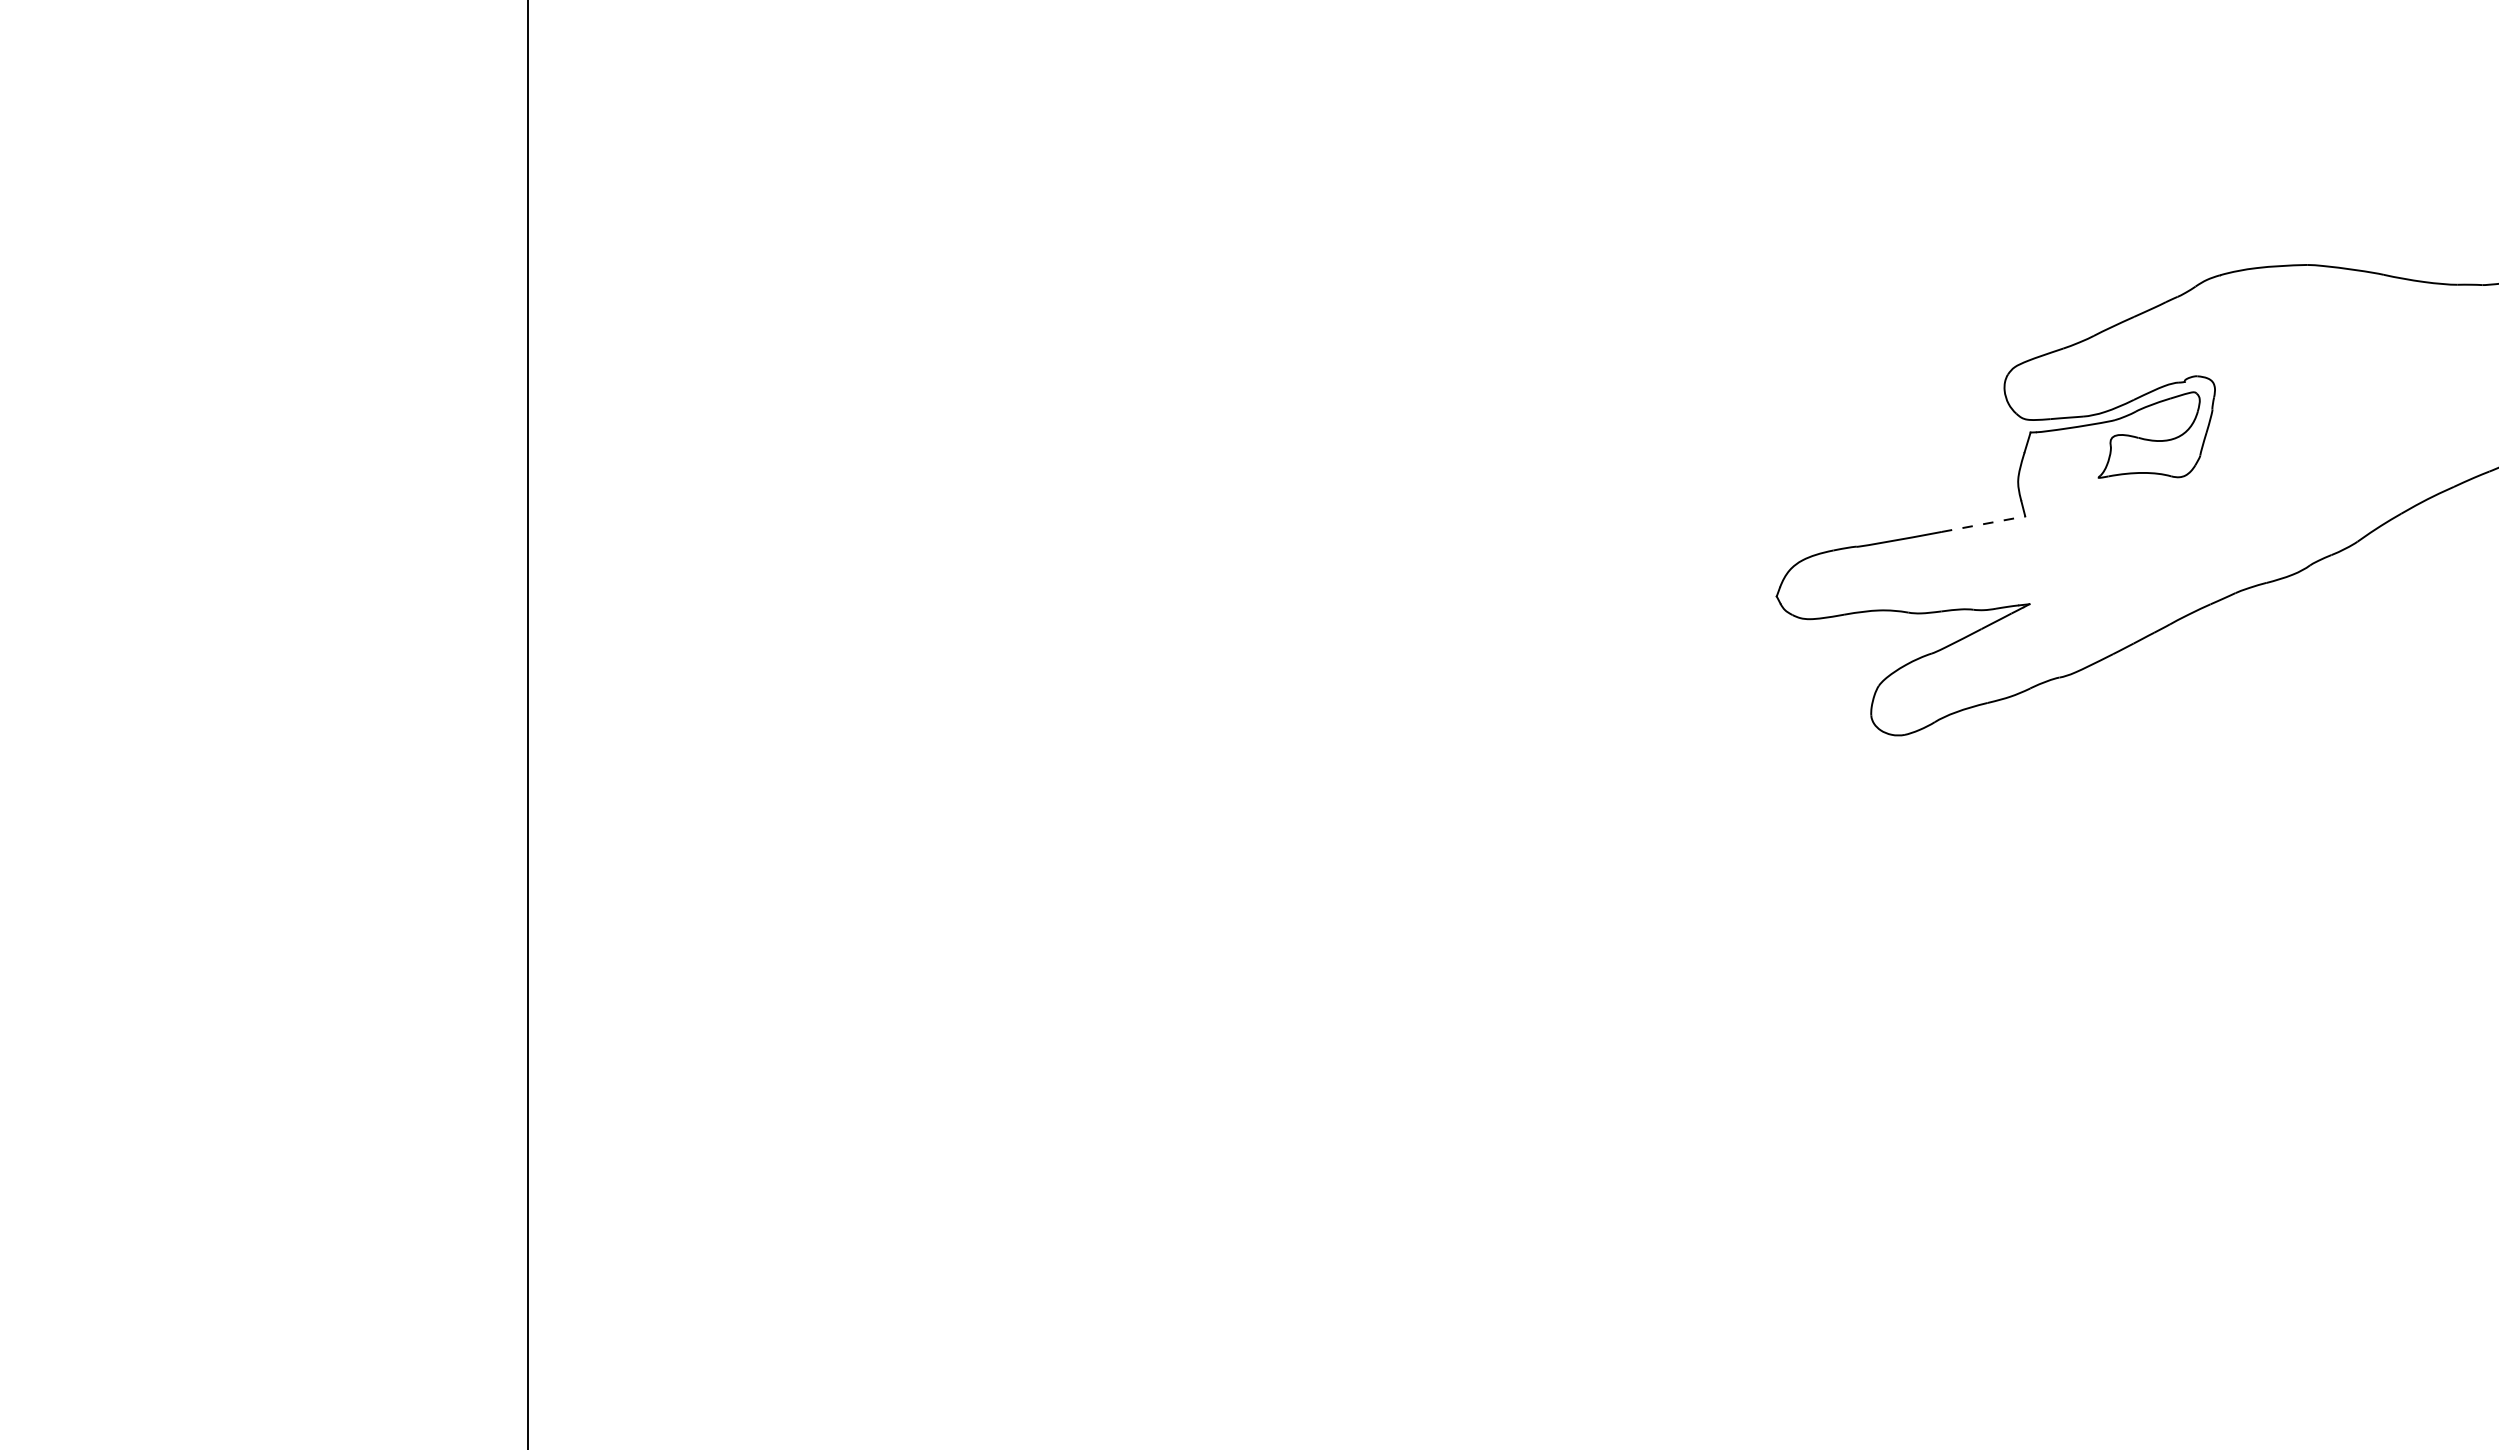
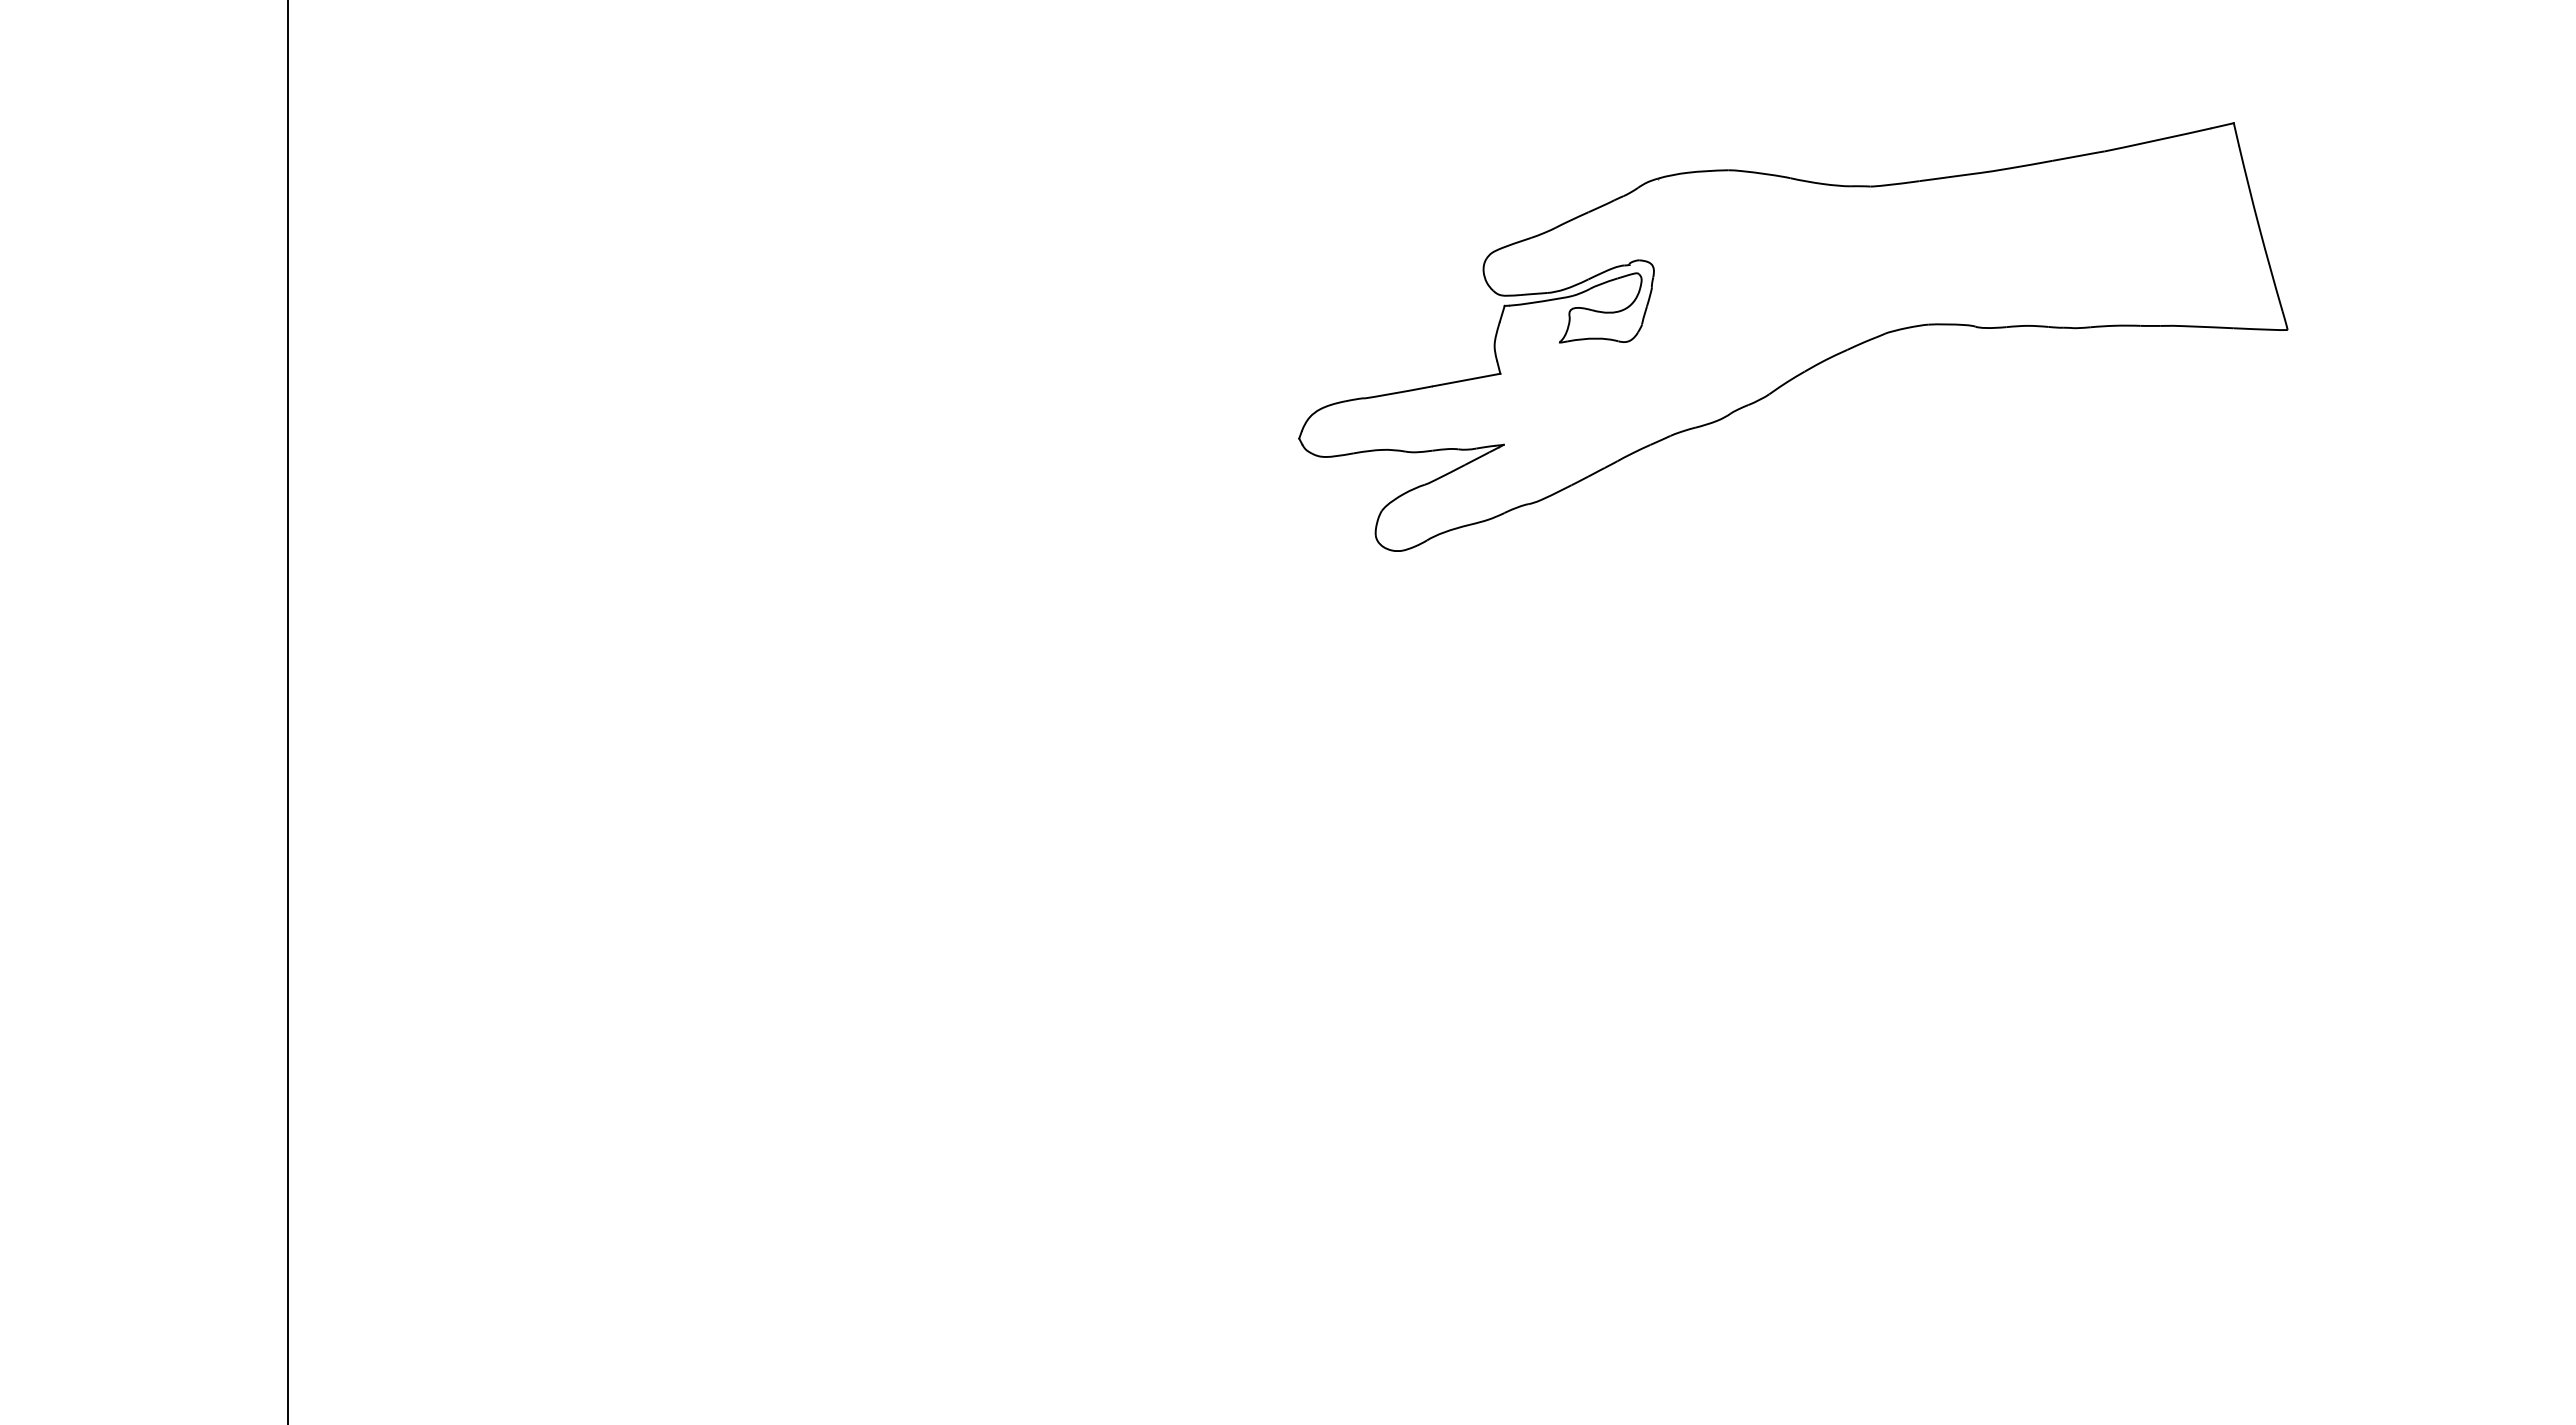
line: (1984, 523) -> (1467, 379), dashed -> solid

